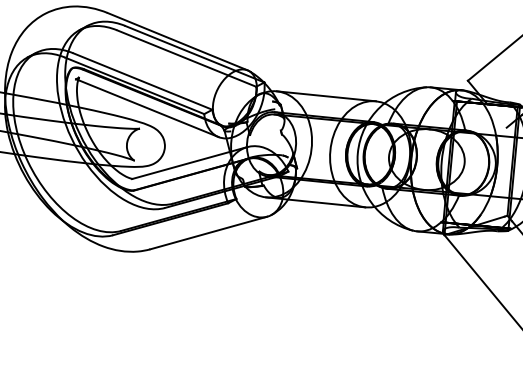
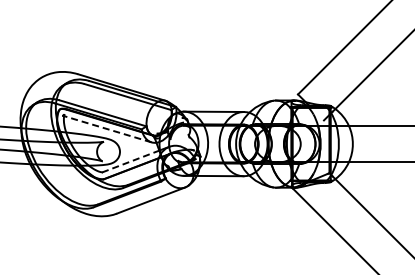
line: (147, 108) -> (107, 129), solid -> dashed
line: (180, 165) -> (130, 161), solid -> dashed

